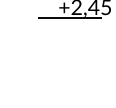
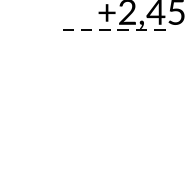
line: (70, 18) -> (117, 30), solid -> dashed

